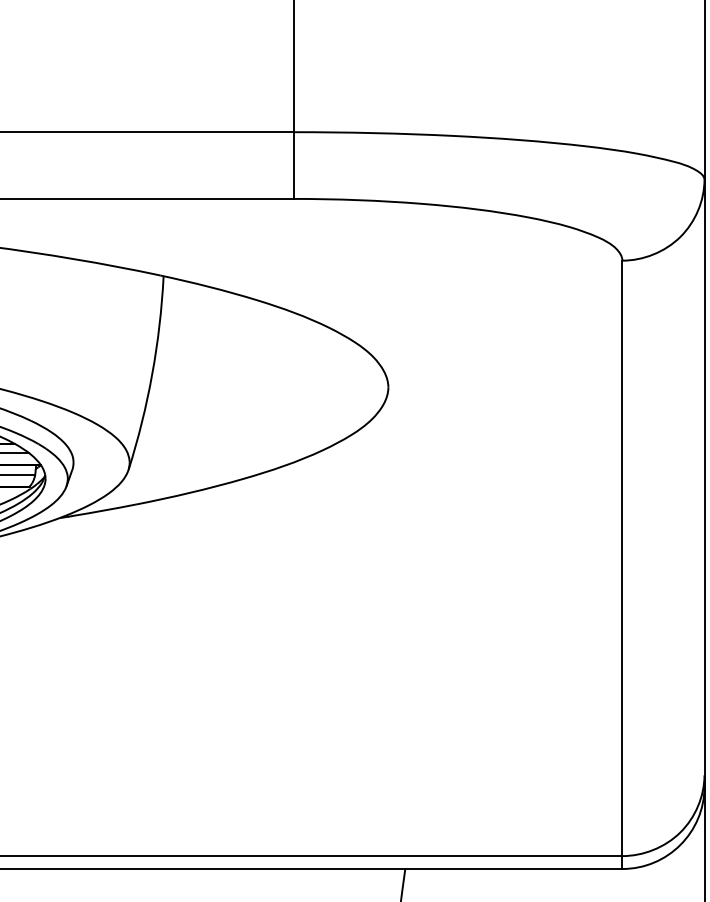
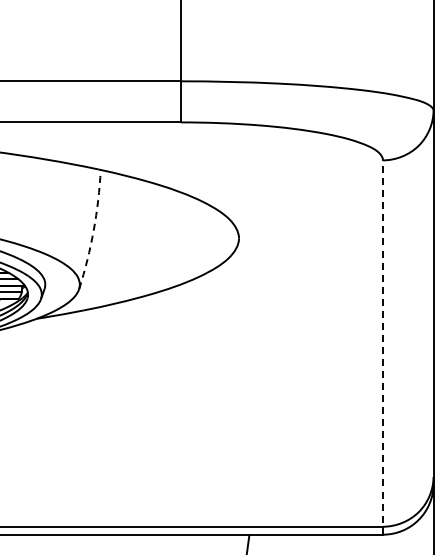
arc: (151, 374) -> (93, 230), solid -> dashed
line: (623, 564) -> (383, 347), solid -> dashed

